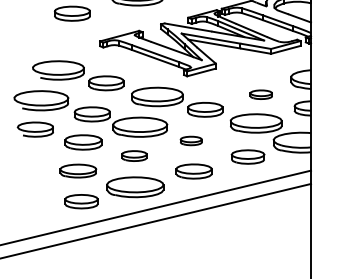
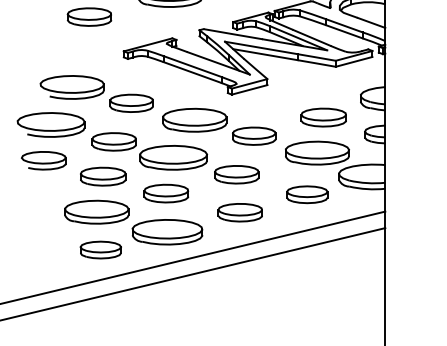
part: (261, 94) -> (323, 117), size x1.67
part: (190, 140) -> (236, 174), size x1.67
part: (134, 156) -> (166, 193), size x1.43
part: (78, 170) -> (96, 211), size x1.43

